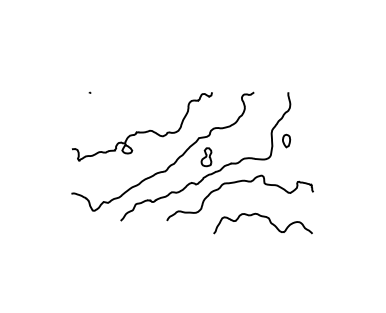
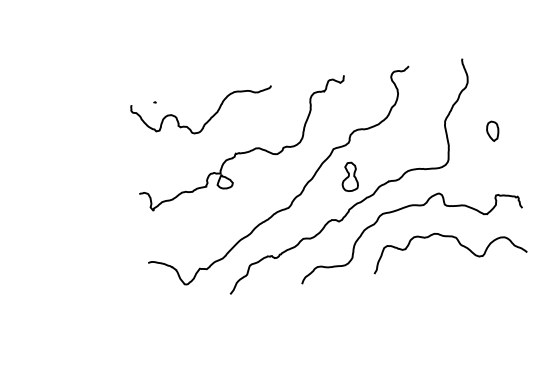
curve: (122, 107) -> (208, 118), added
part: (286, 140) -> (492, 130), moved
curve: (262, 217) -> (446, 238), moved

